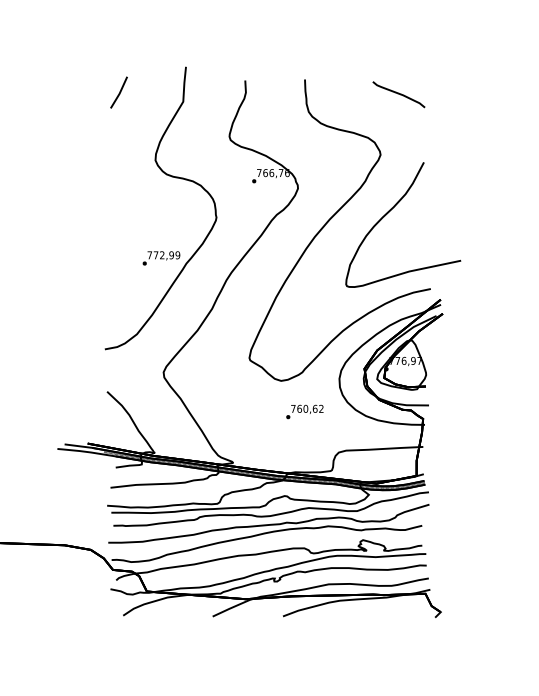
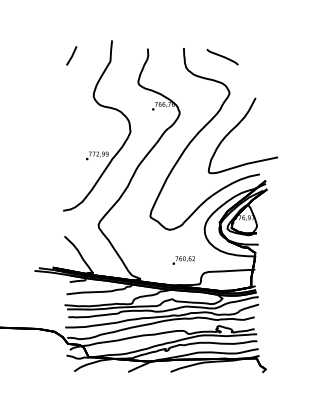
line: (398, 93) -> (222, 56), moved
text: (304, 411) -> (183, 260), moved

